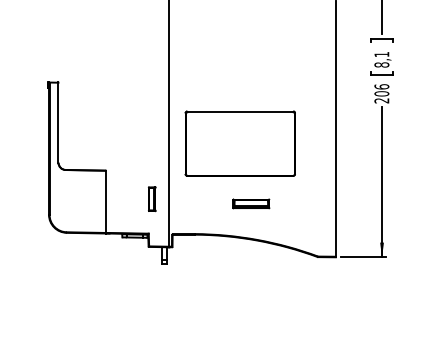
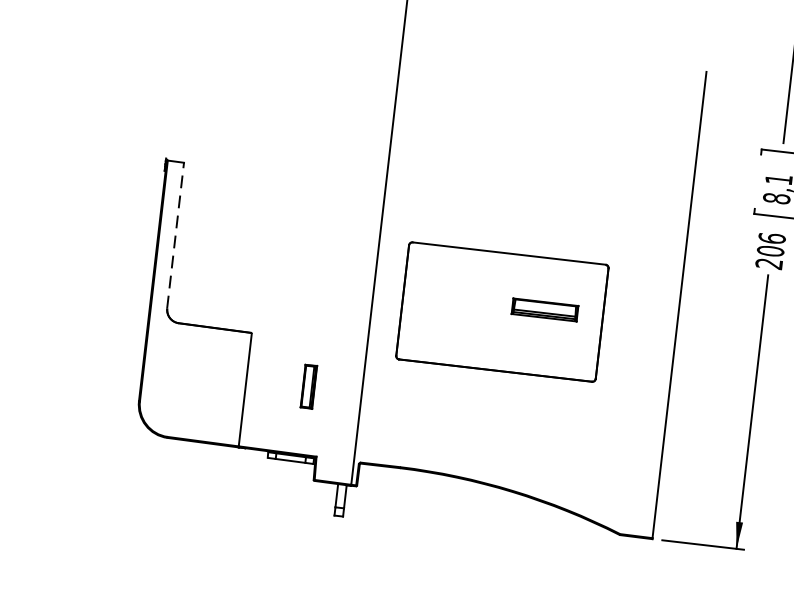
line: (58, 122) -> (175, 235), solid -> dashed
part: (152, 199) -> (309, 387), moved
part: (251, 203) -> (545, 309), moved

